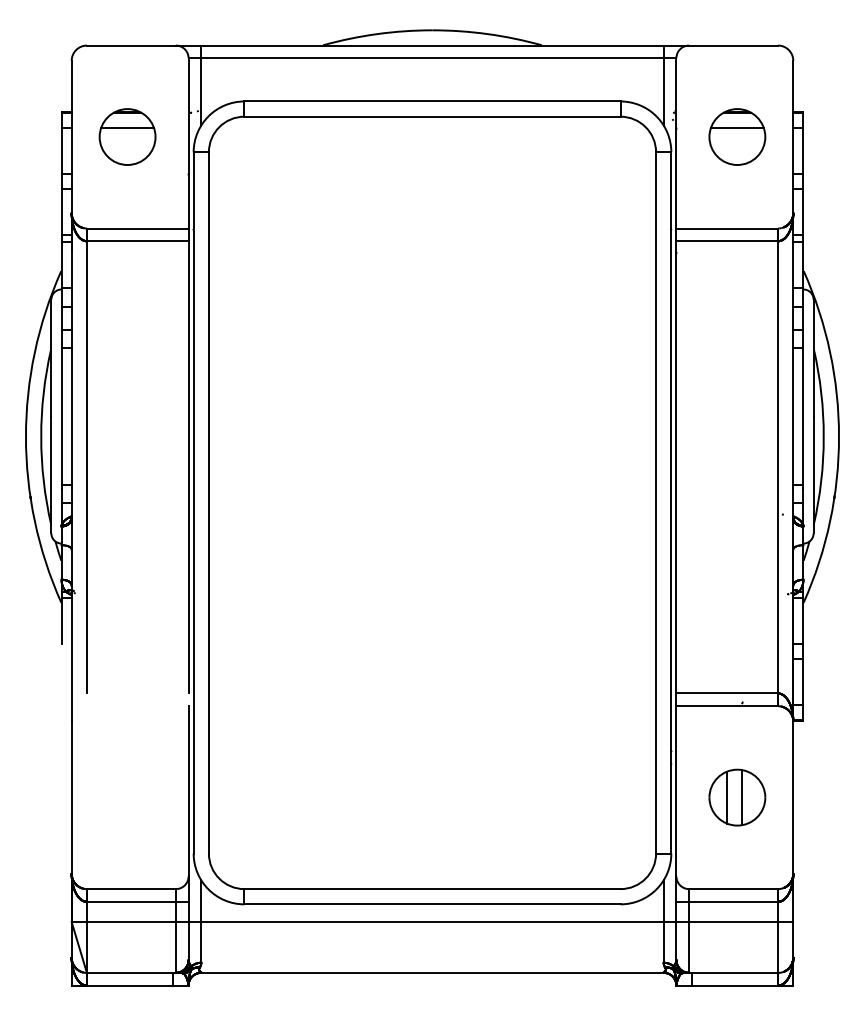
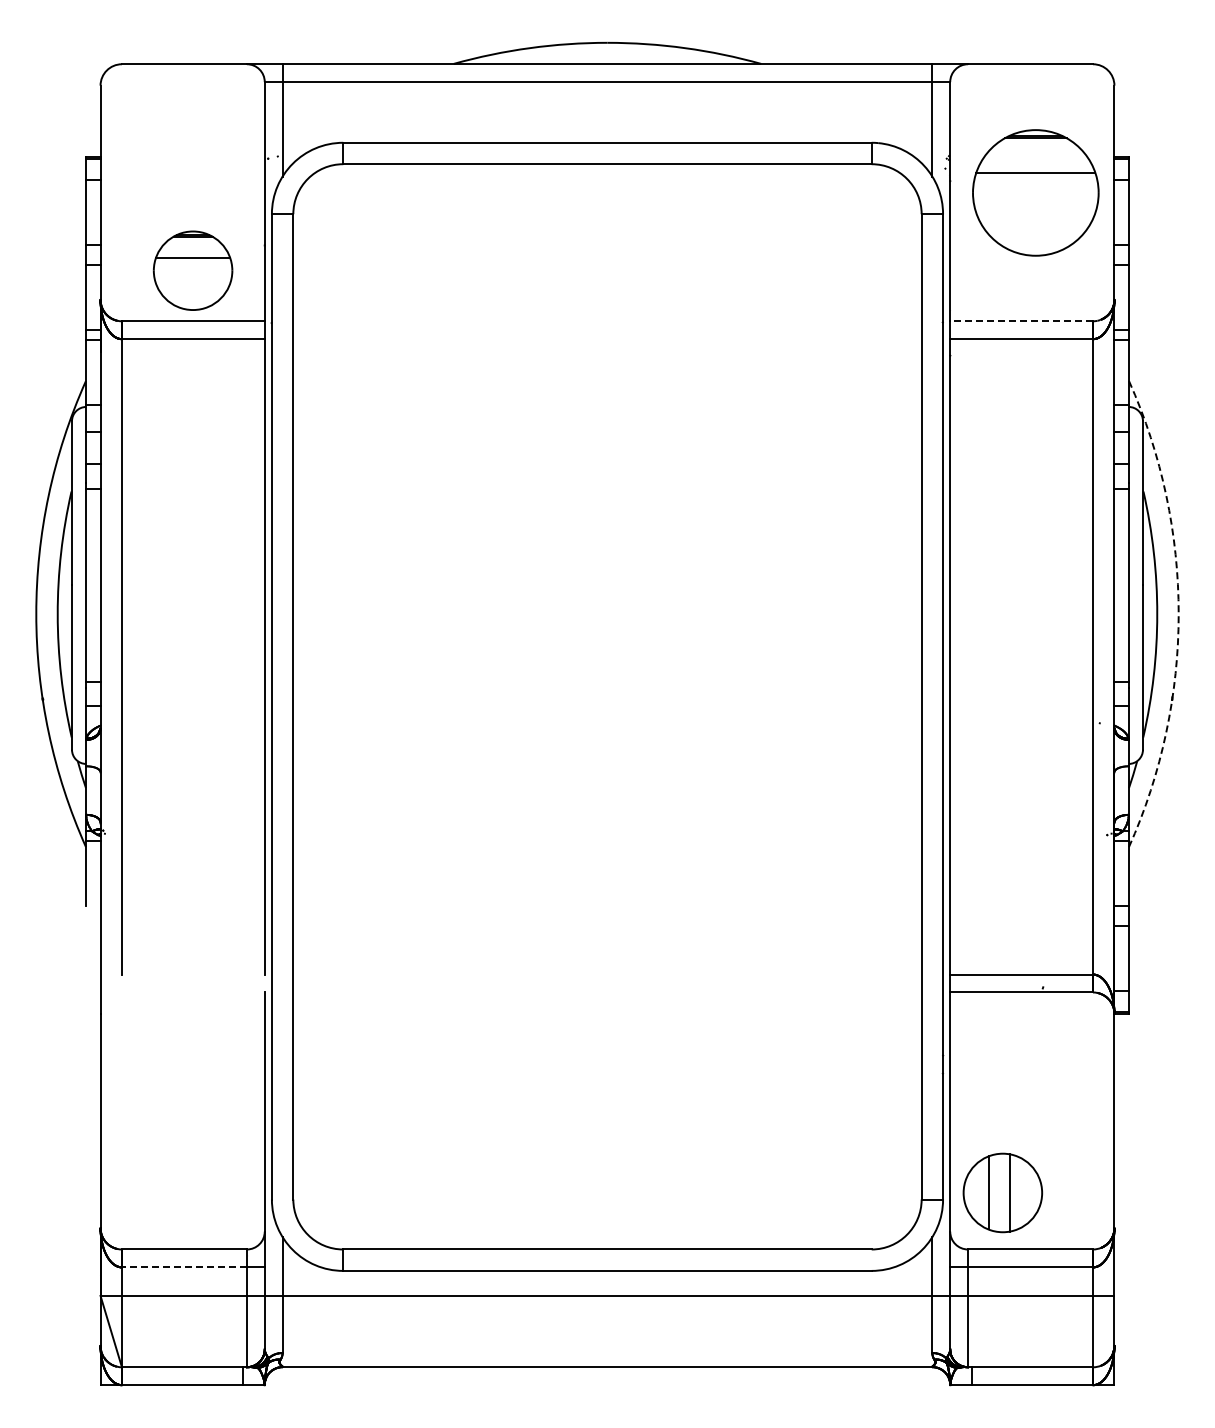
part: (127, 136) -> (192, 270), moved
part: (737, 136) -> (1035, 192), size x1.6
line: (727, 228) -> (1021, 321), solid -> dashed
arc: (838, 437) -> (1178, 614), solid -> dashed
part: (737, 797) -> (1002, 1192), moved
line: (130, 901) -> (183, 1267), solid -> dashed

